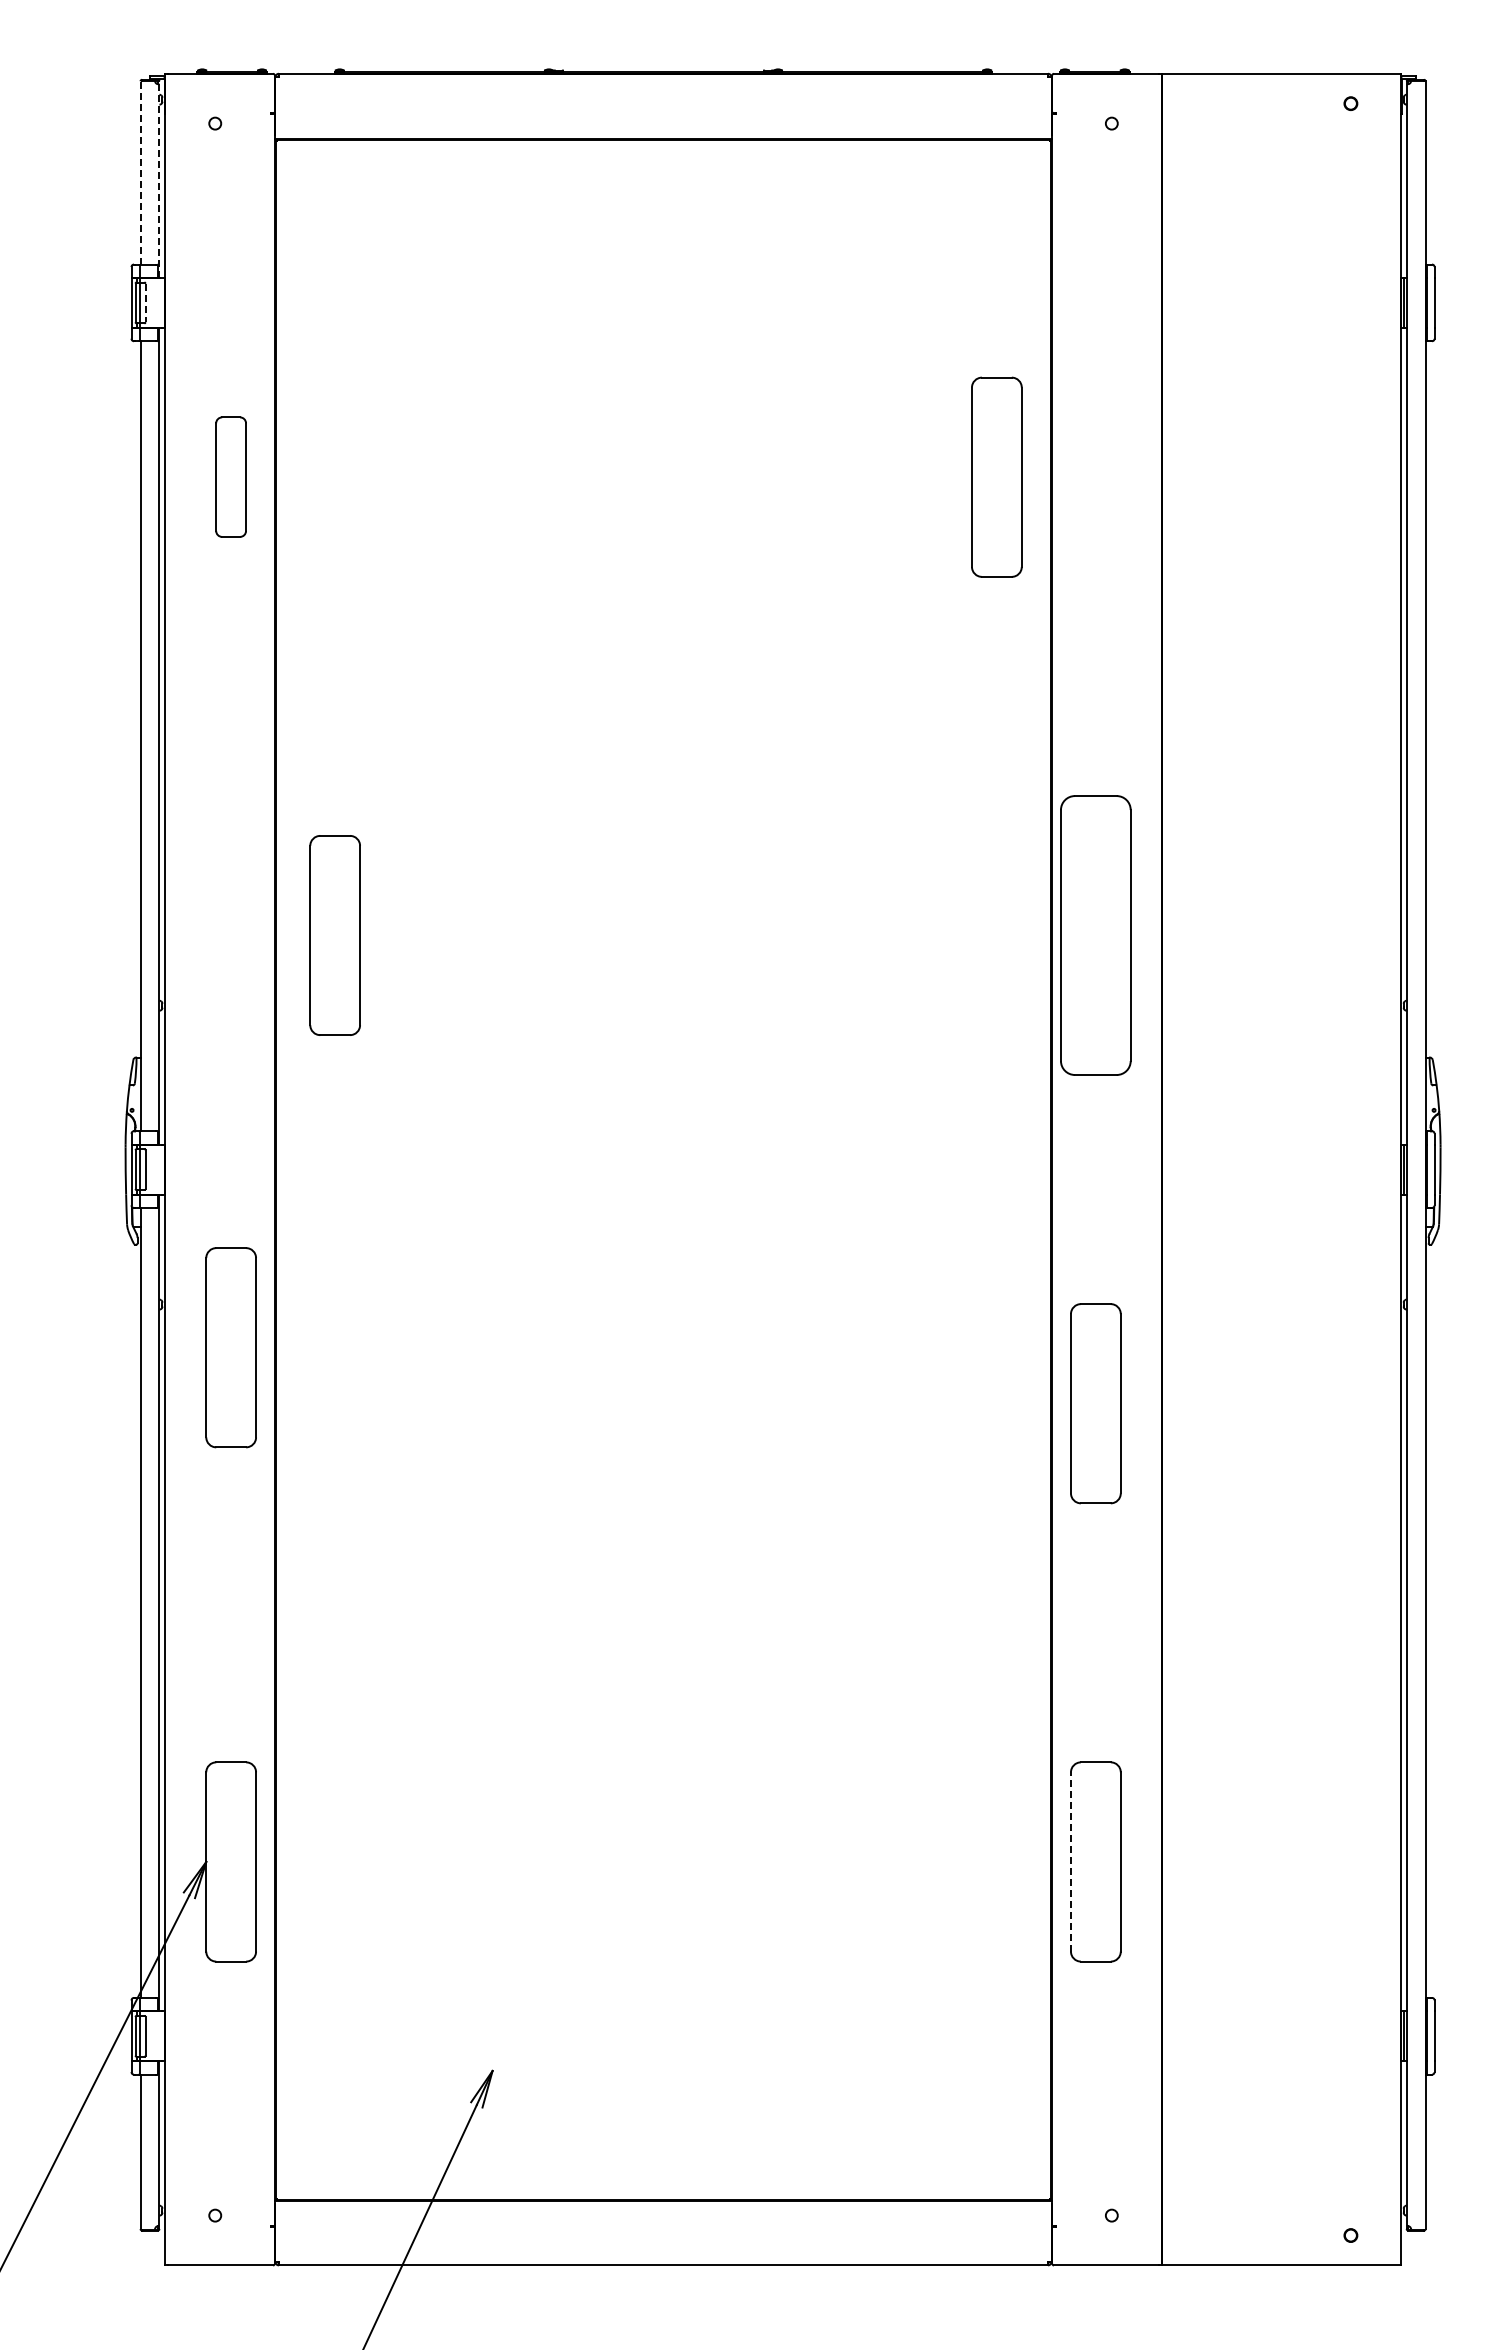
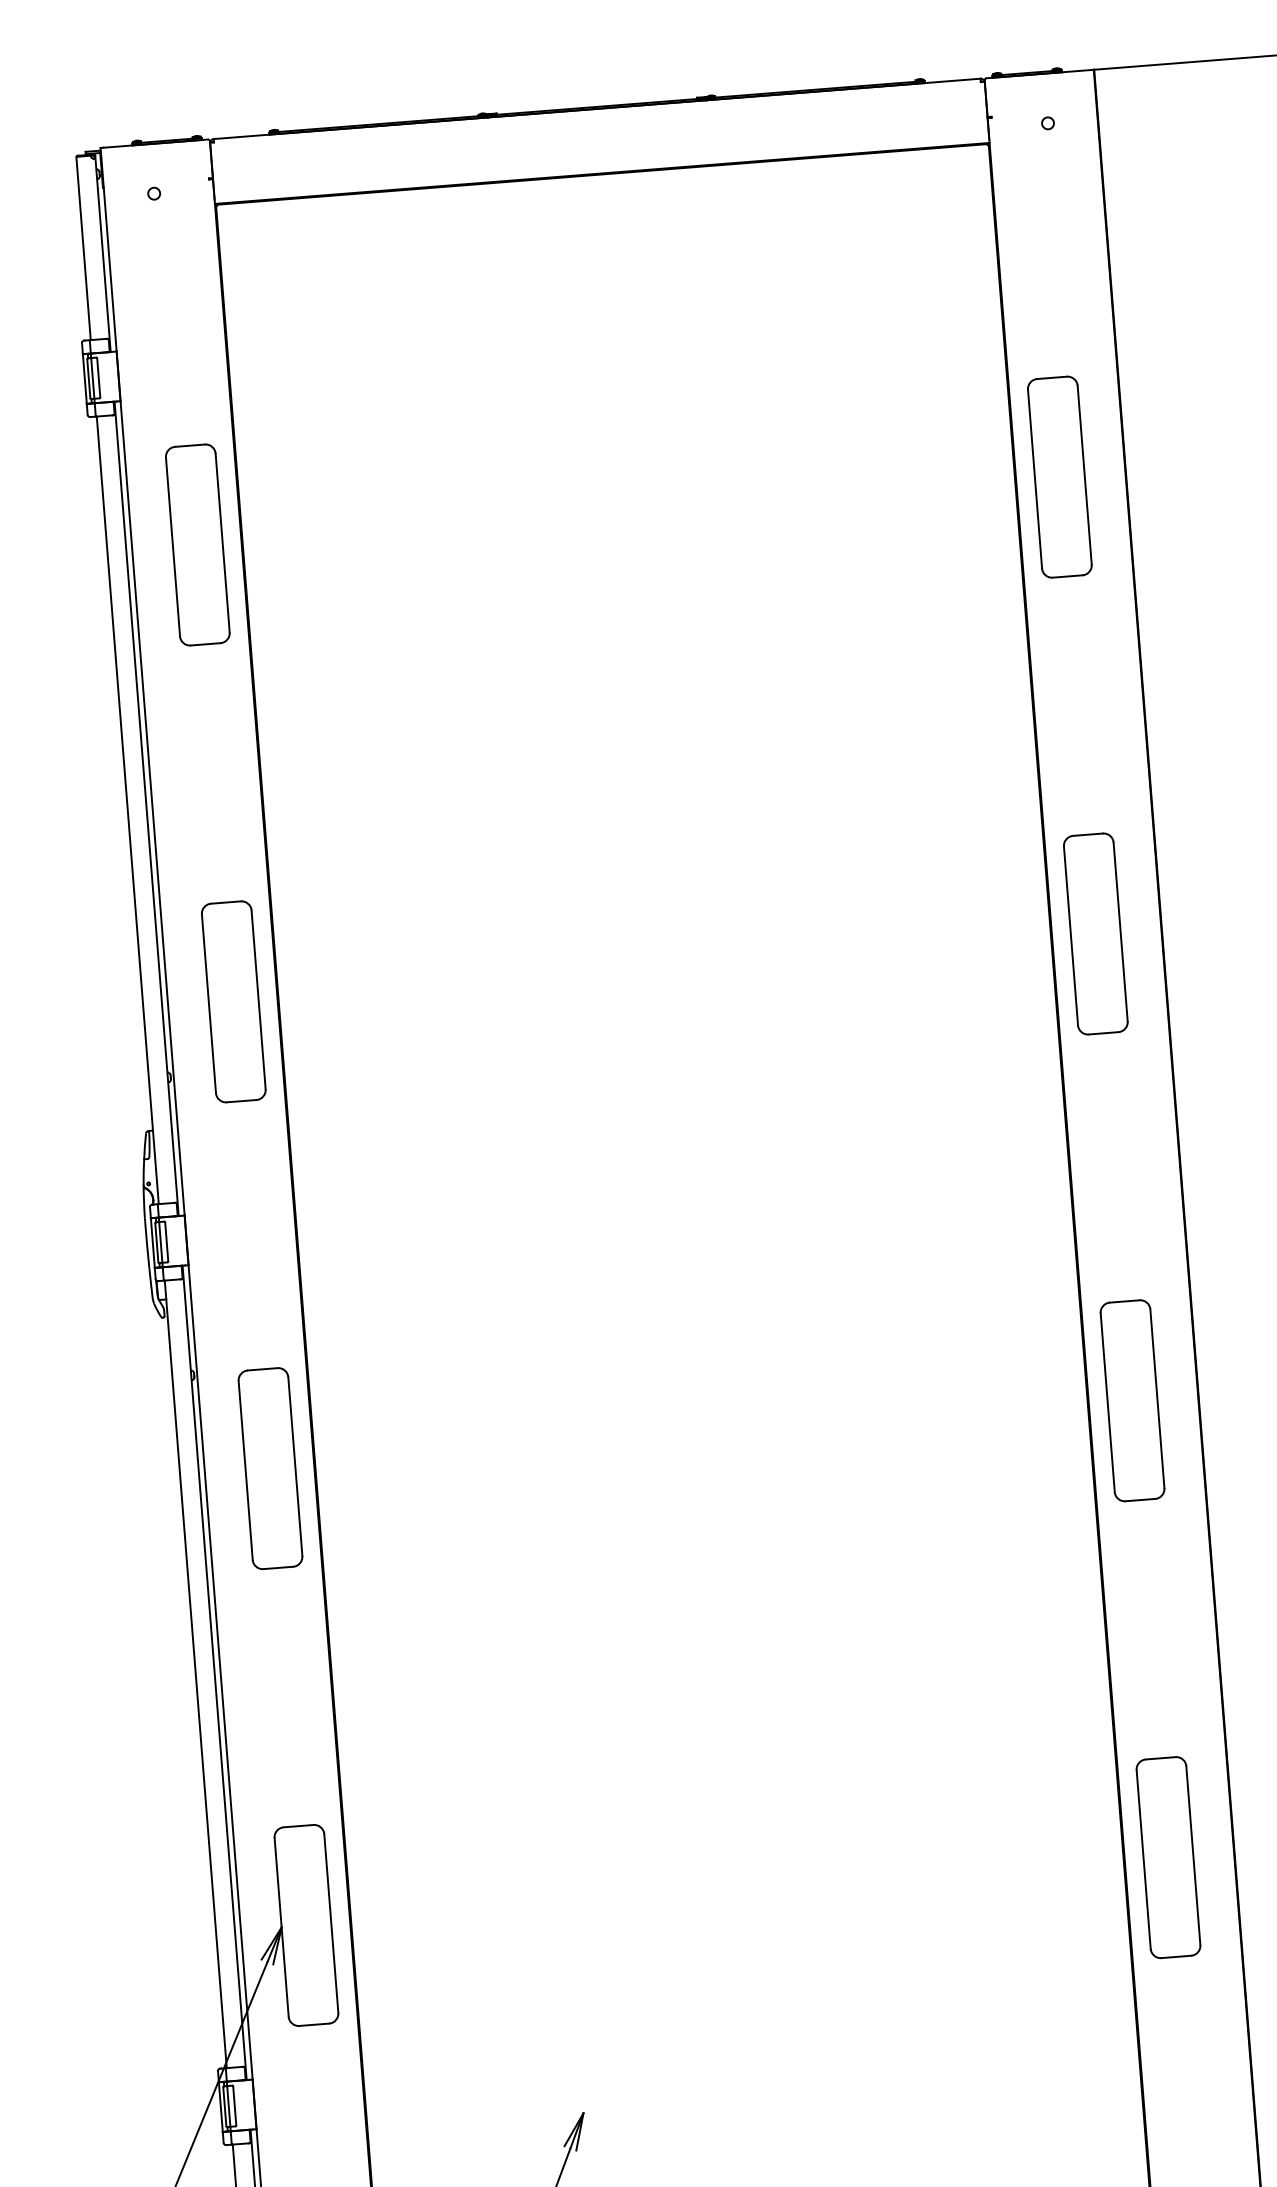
line: (140, 172) -> (83, 248), dashed -> solid
line: (159, 179) -> (103, 253), dashed -> solid
line: (145, 303) -> (98, 378), dashed -> solid
part: (230, 476) -> (197, 544), size x1.67
part: (996, 476) -> (1059, 476), moved
part: (334, 935) -> (233, 1001), moved
part: (1095, 935) -> (1095, 934), size x0.71
part: (230, 1347) -> (269, 1468), moved
line: (1070, 1861) -> (1143, 1859), dashed -> solid

